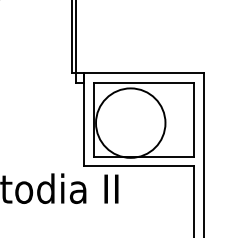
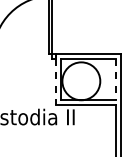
line: (195, 119) -> (116, 79), solid -> dashed
line: (85, 125) -> (56, 82), solid -> dashed

